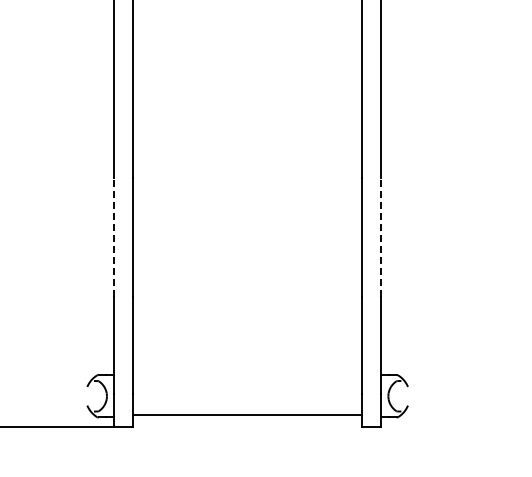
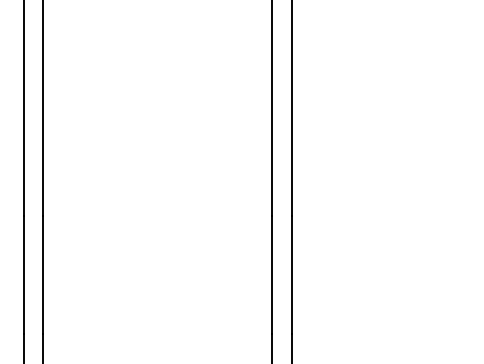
line: (114, 236) -> (24, 274), dashed -> solid
line: (381, 236) -> (291, 274), dashed -> solid

